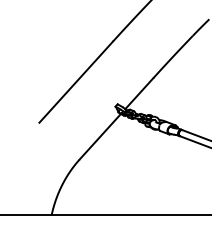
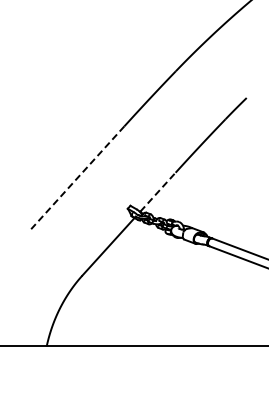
line: (75, 82) -> (77, 178), solid -> dashed
line: (139, 93) -> (158, 191), solid -> dashed

